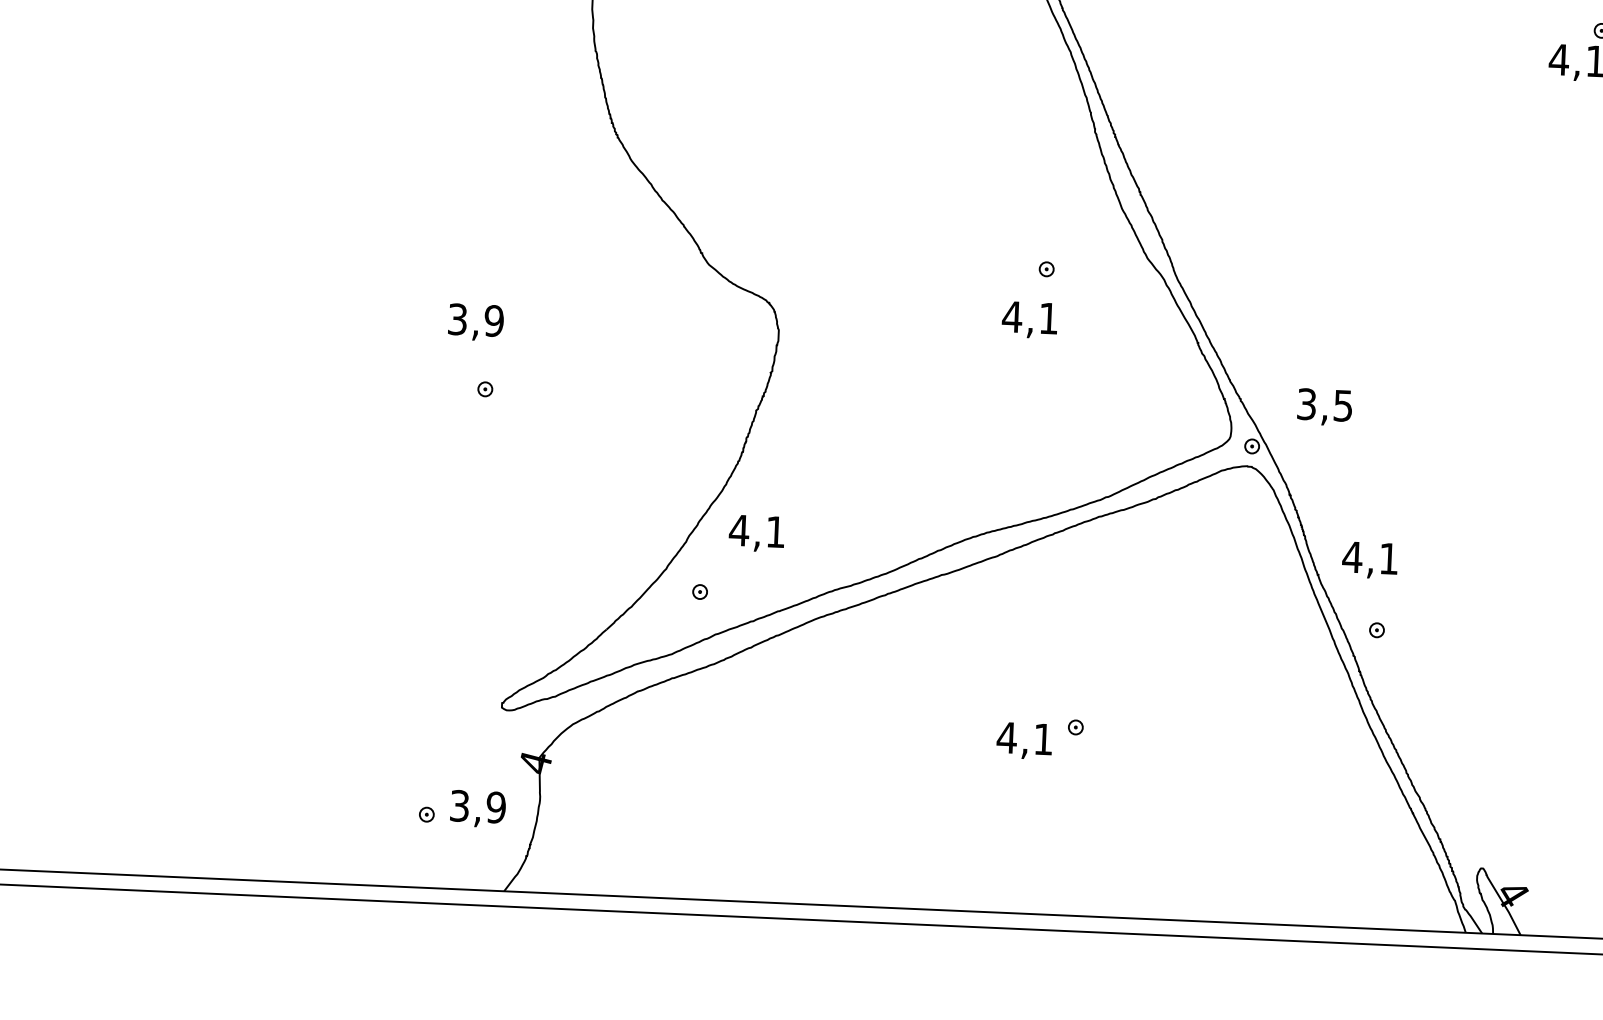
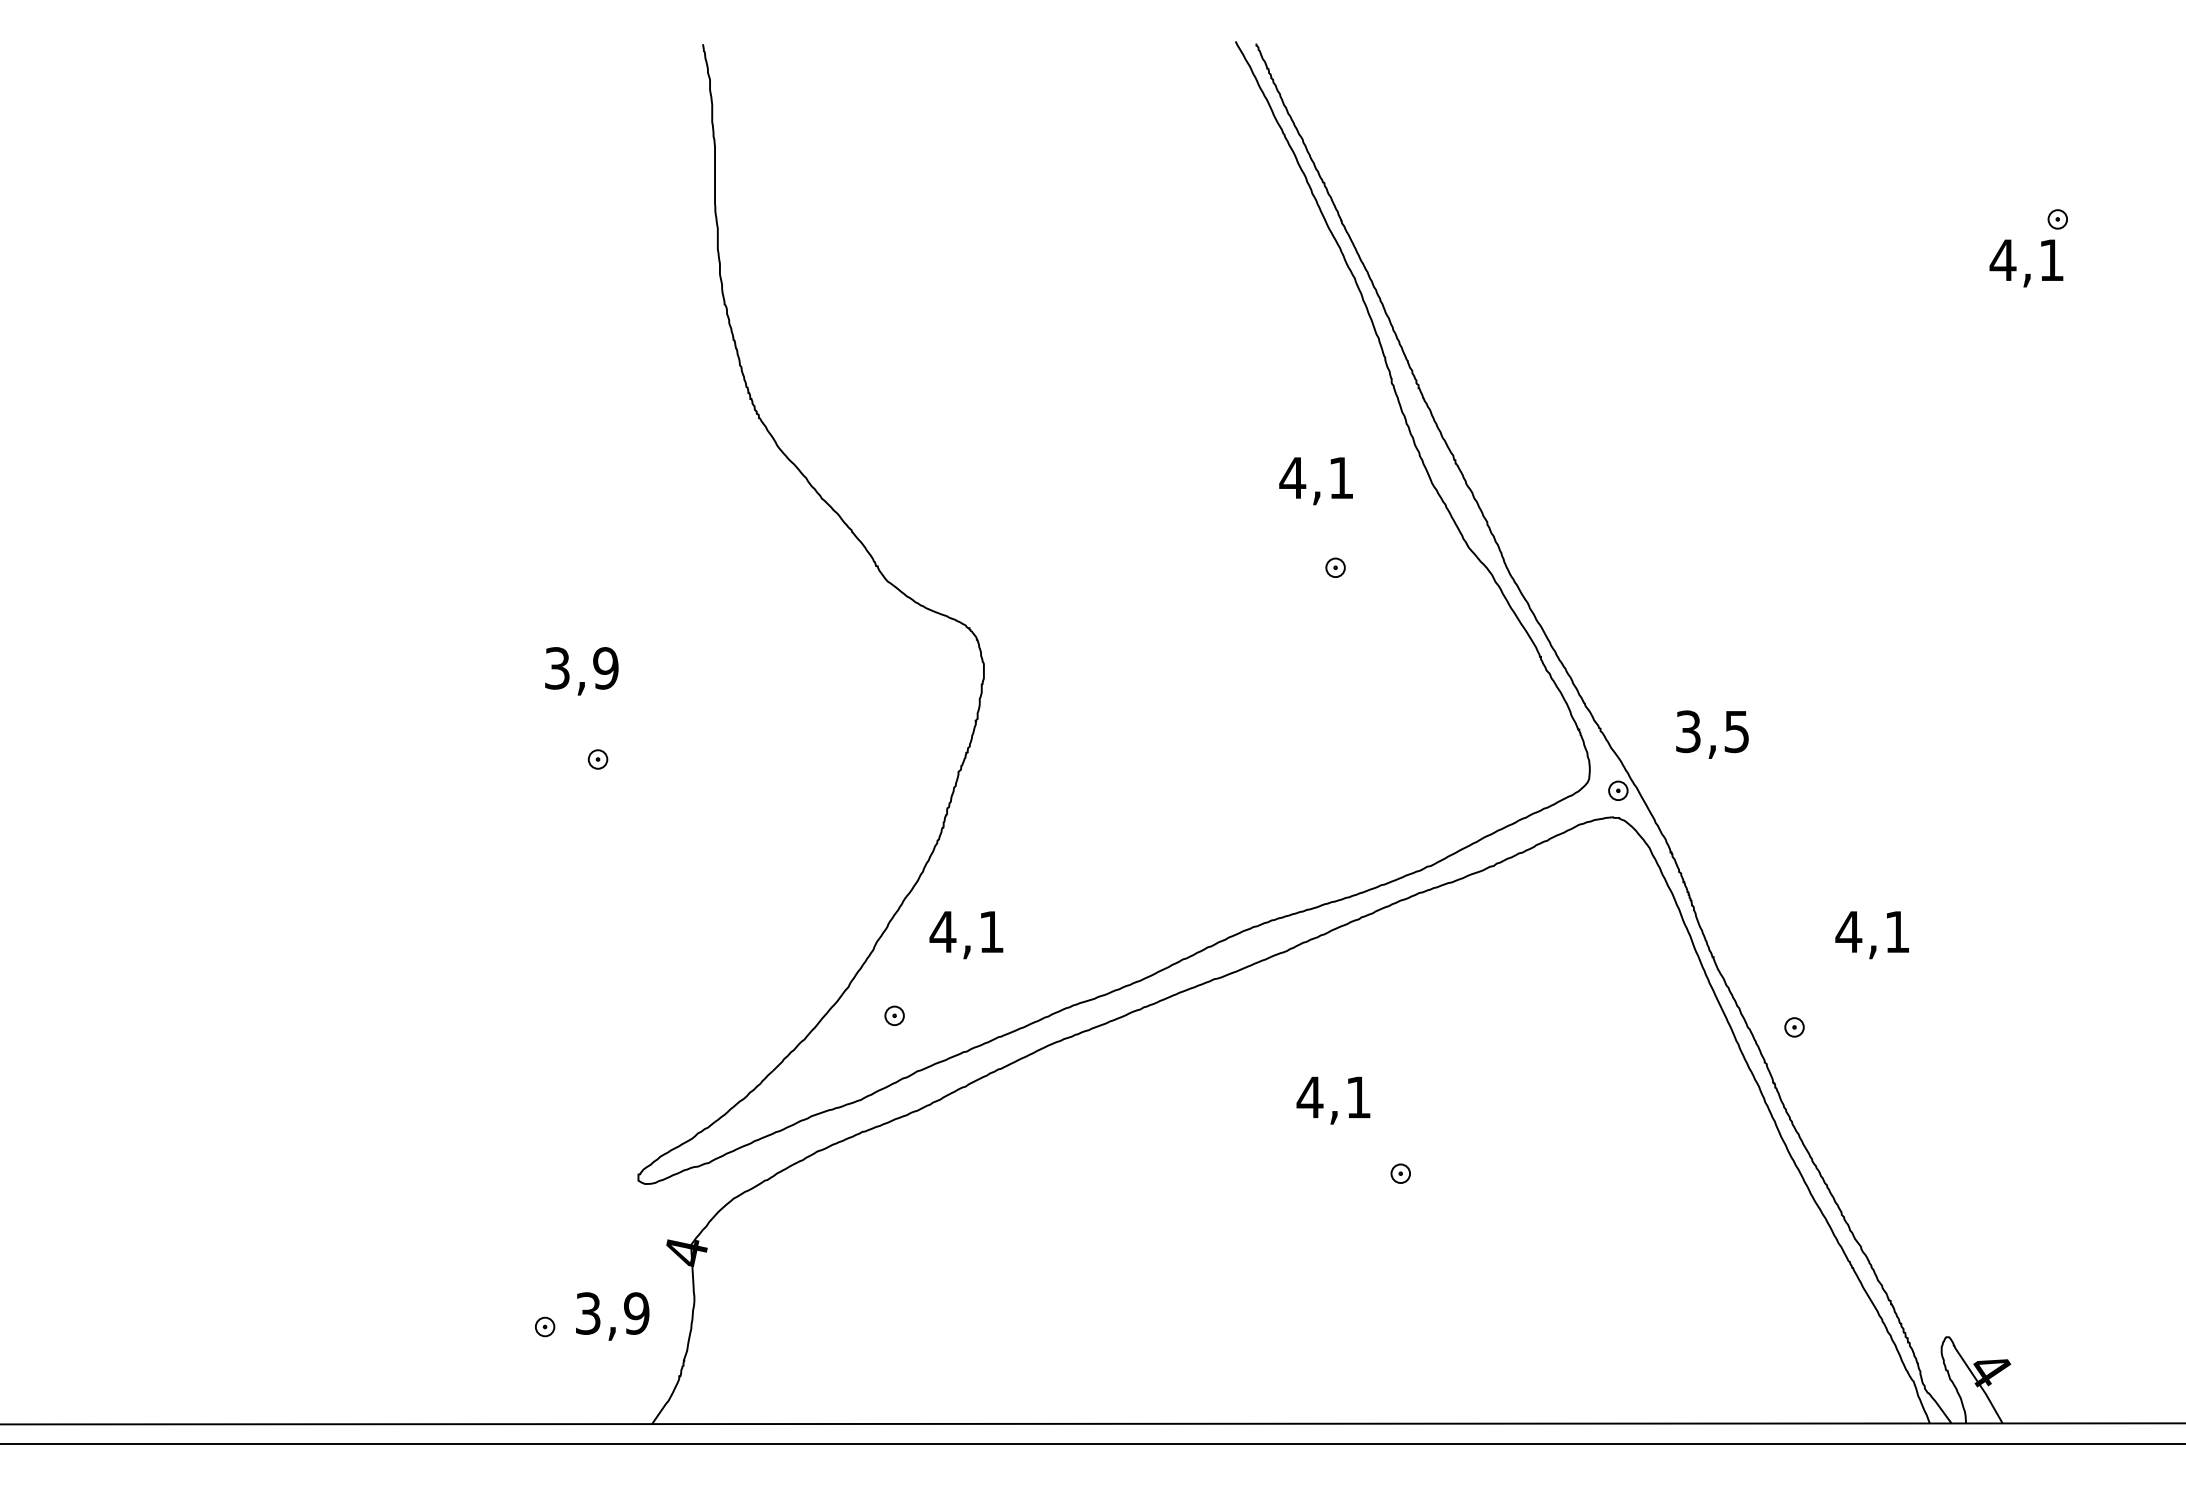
text: (1029, 320) -> (1315, 481), moved
text: (1369, 560) -> (1871, 935), moved
text: (1024, 740) -> (1333, 1100), moved

